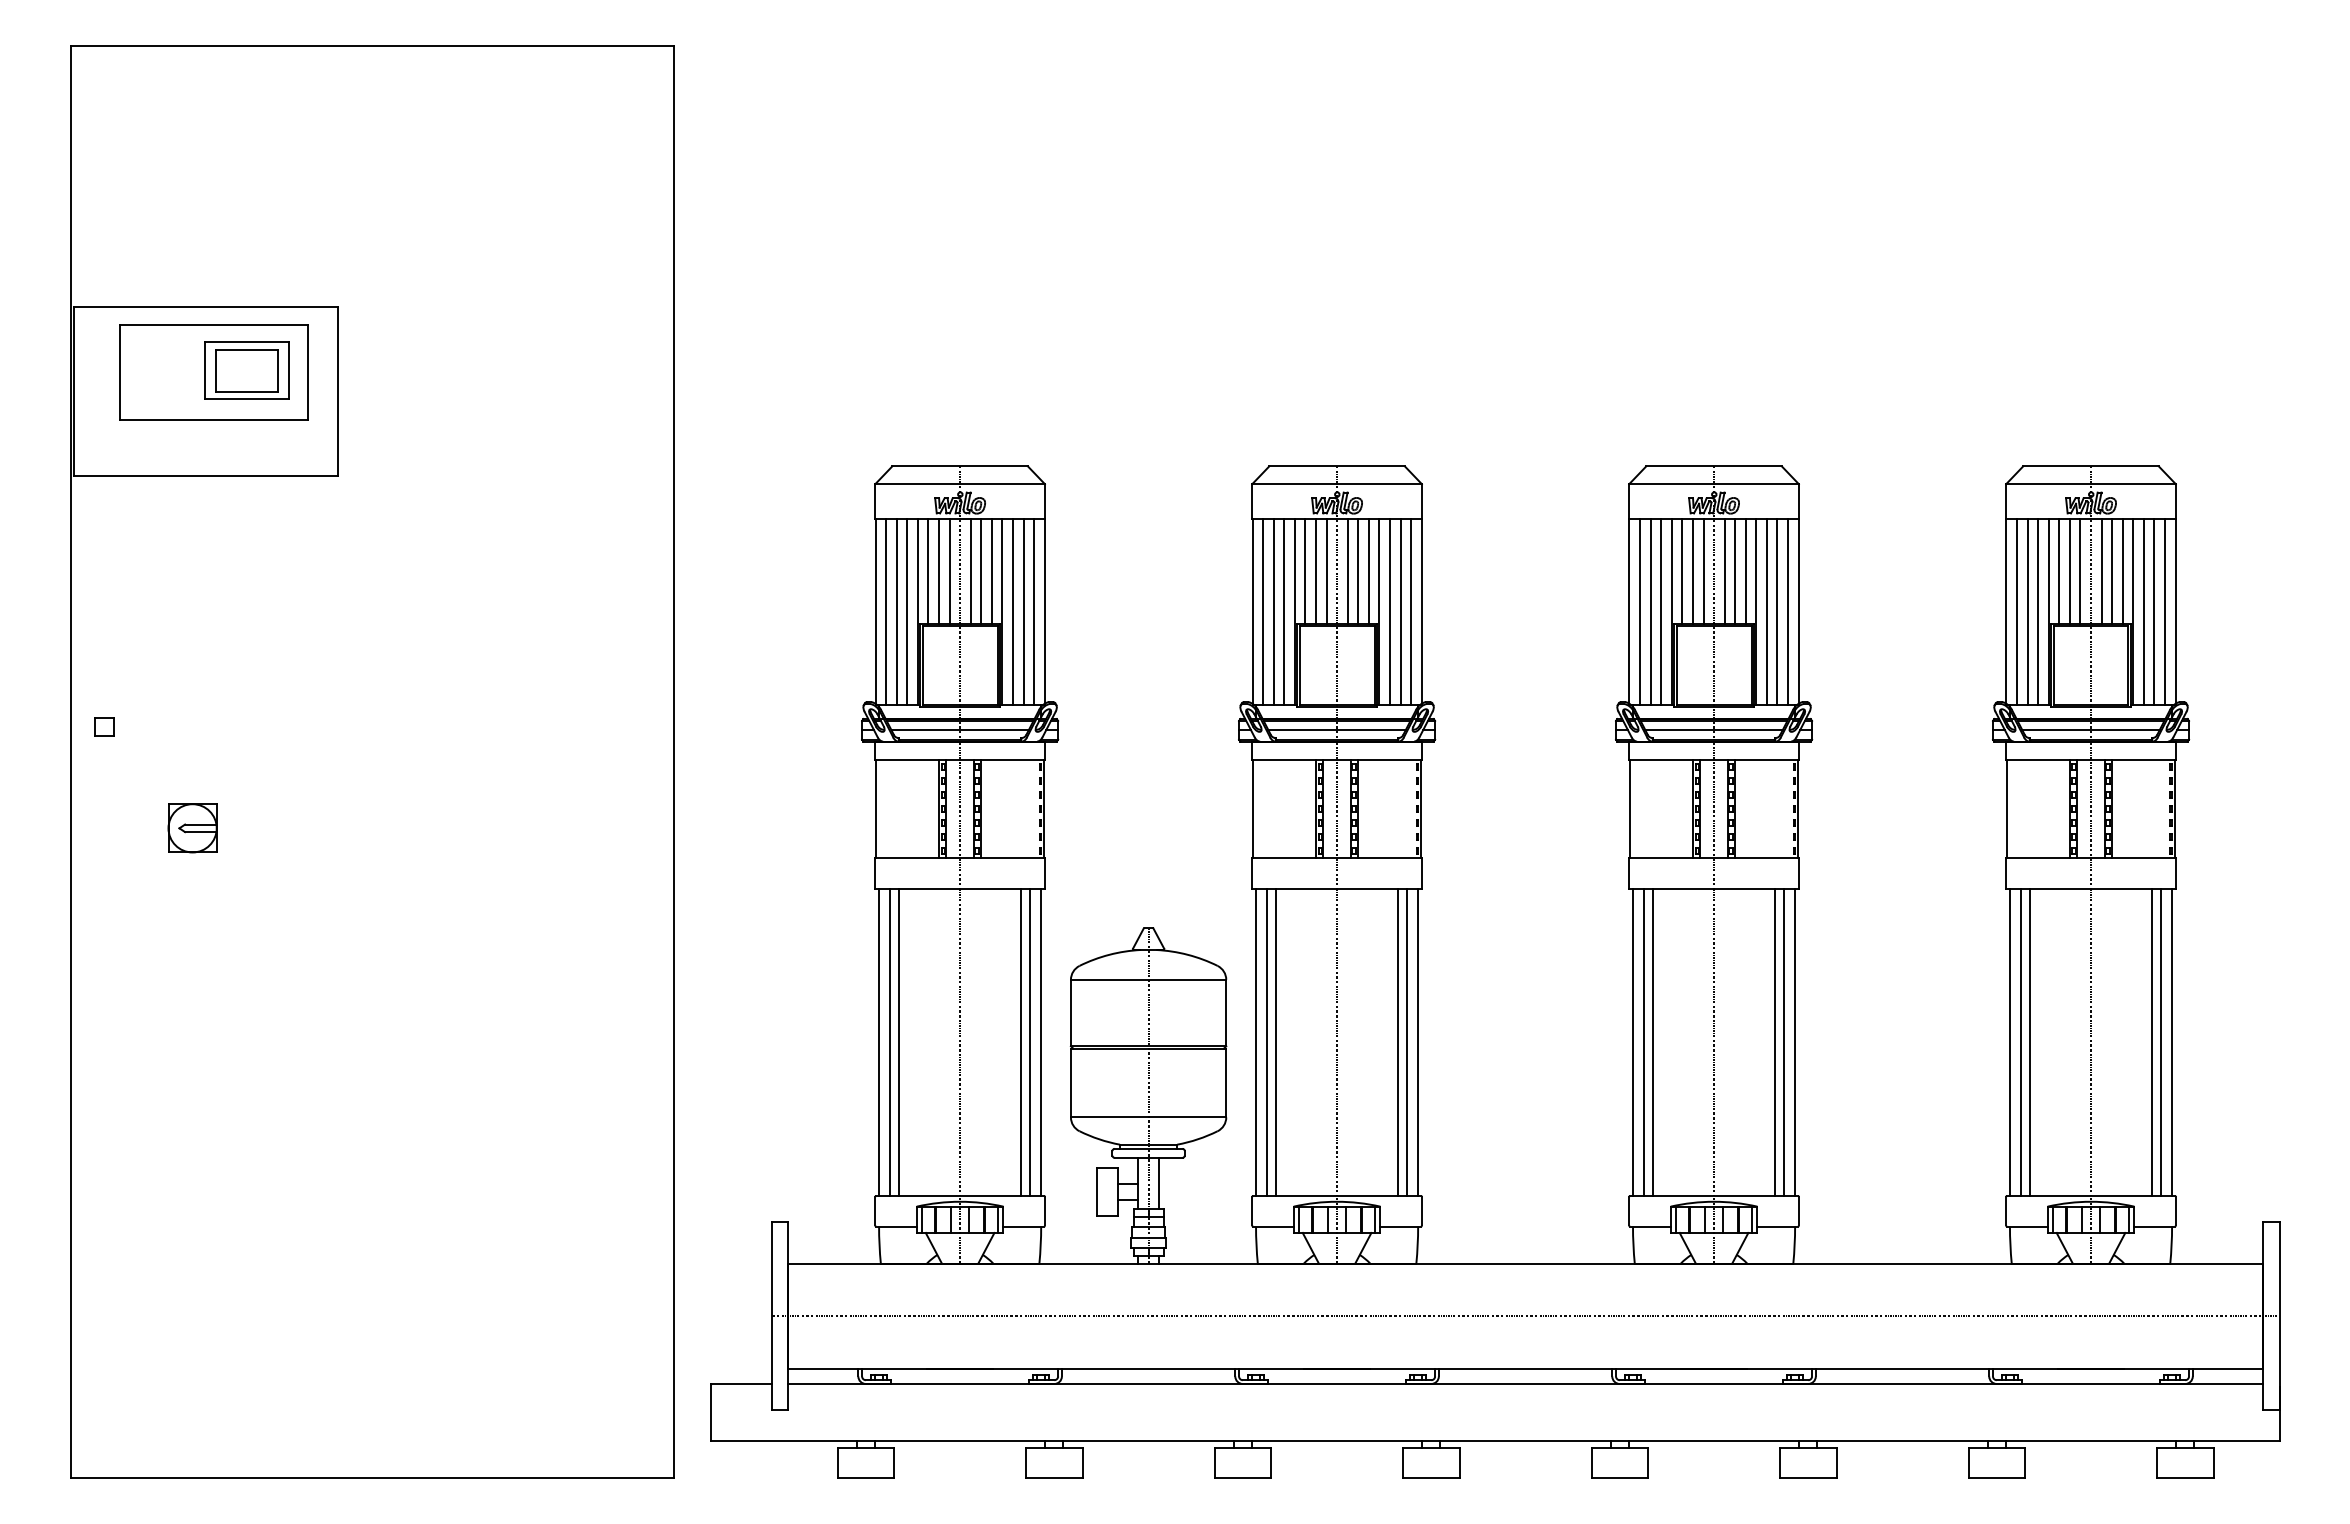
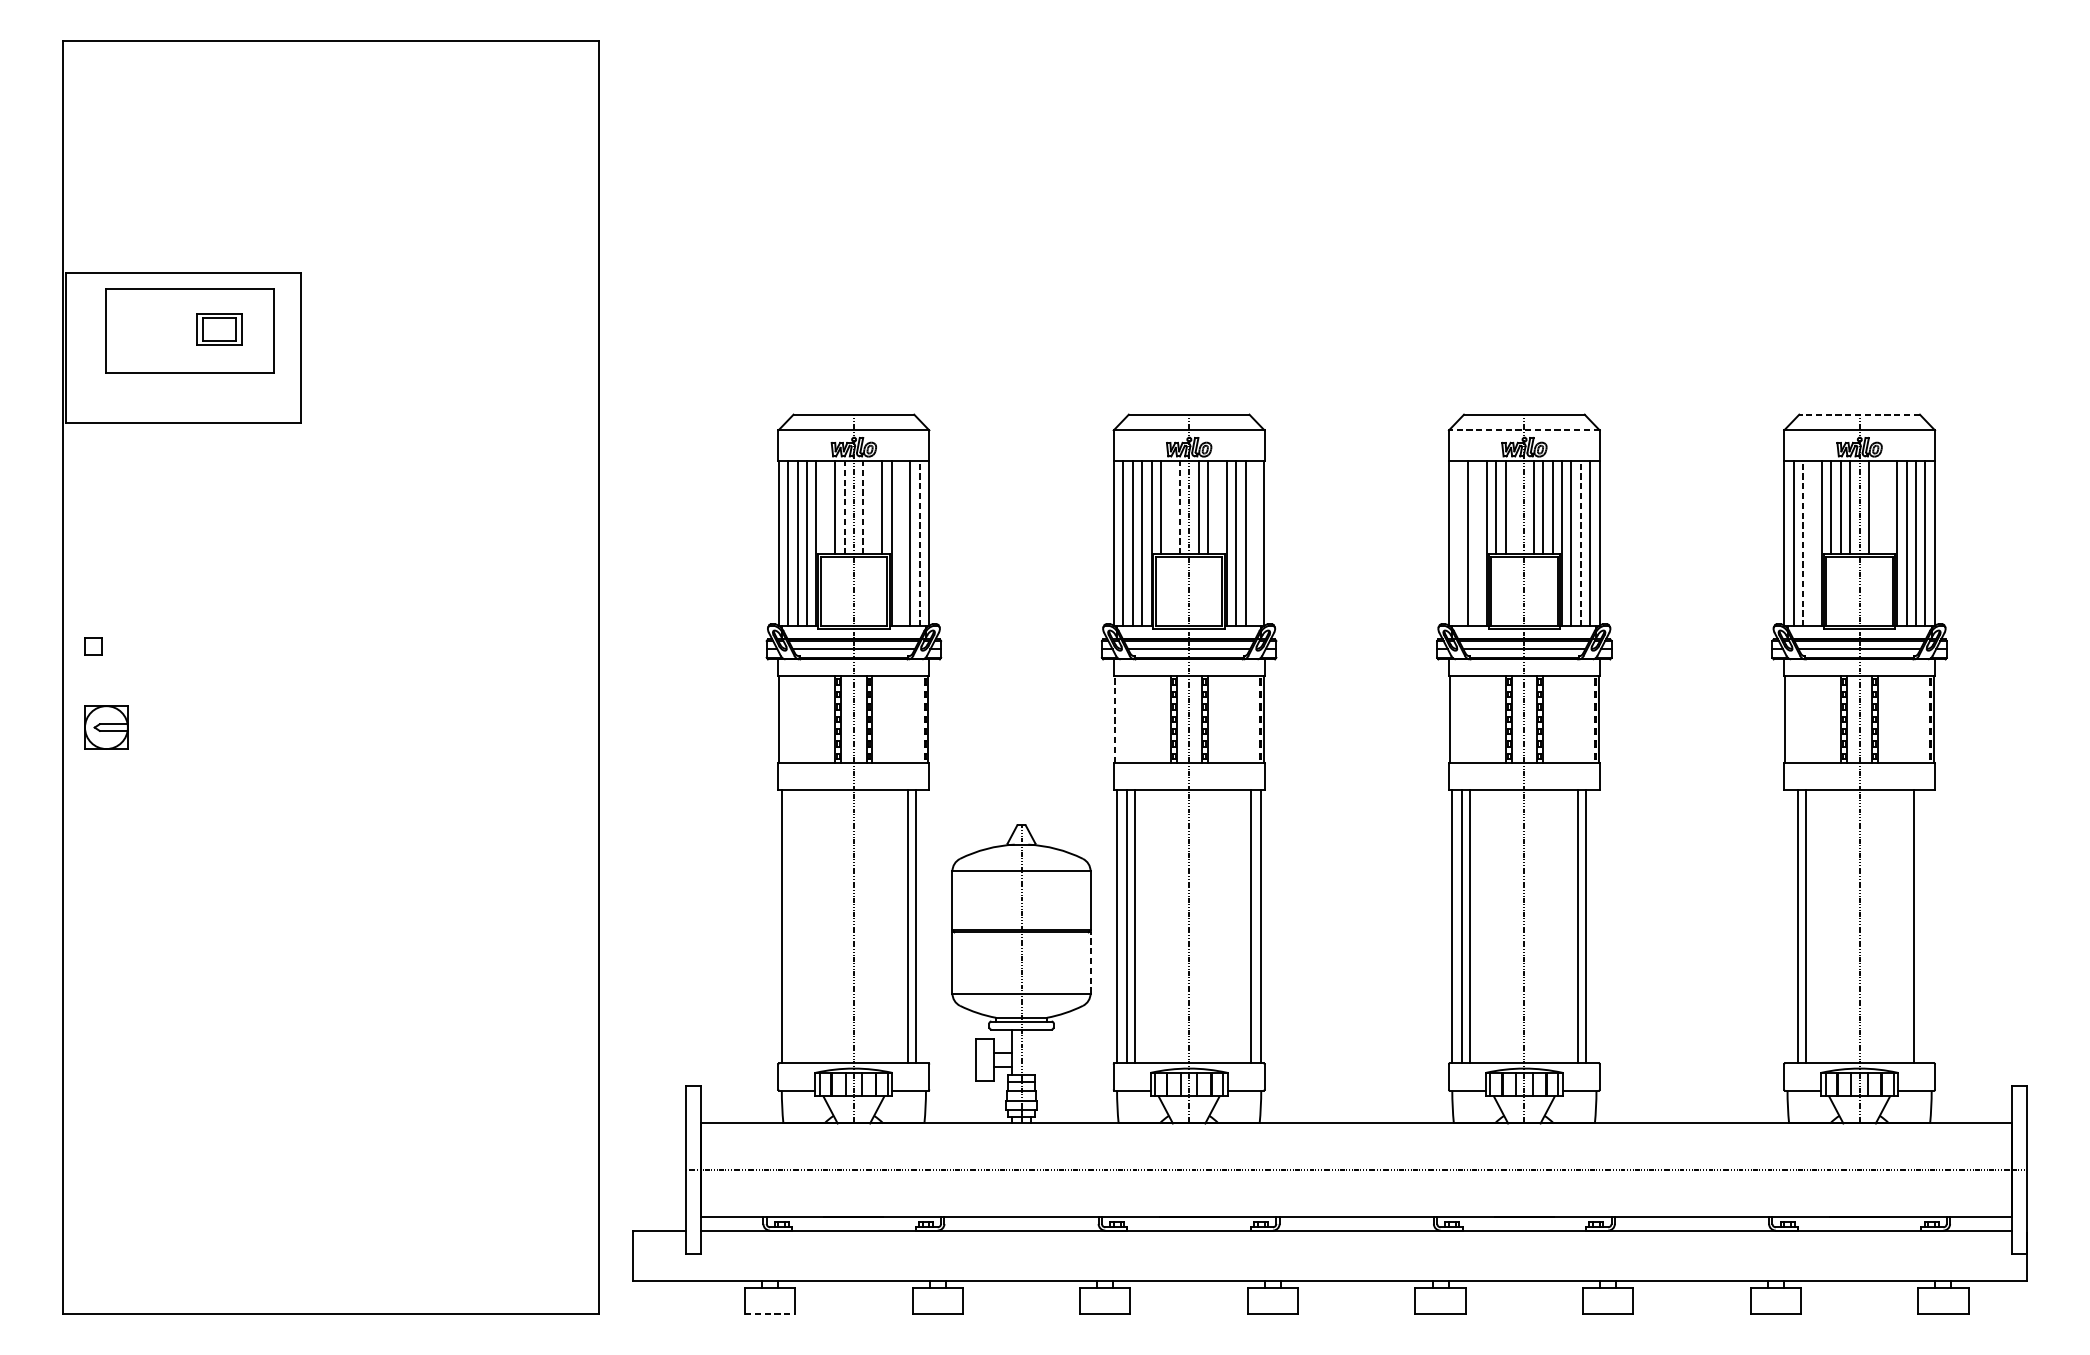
part: (246, 370) -> (219, 329), size x0.6
line: (2091, 466) -> (1860, 414), solid -> dashed
line: (1714, 484) -> (1524, 430), solid -> dashed
line: (928, 570) -> (825, 507), removed
line: (949, 570) -> (844, 507), solid -> dashed
line: (970, 570) -> (863, 507), solid -> dashed
line: (981, 570) -> (872, 507), removed
line: (1315, 570) -> (1169, 507), removed
line: (1326, 570) -> (1179, 507), solid -> dashed
line: (1368, 570) -> (1217, 507), removed
line: (1703, 570) -> (1514, 507), removed
line: (2112, 570) -> (1878, 507), removed
line: (2122, 570) -> (1887, 507), removed
line: (1012, 611) -> (900, 543), removed
line: (1034, 611) -> (920, 543), solid -> dashed
line: (1411, 611) -> (1255, 543), removed
line: (1640, 611) -> (1458, 543), removed
line: (1661, 611) -> (1477, 543), removed
line: (1777, 611) -> (1580, 543), solid -> dashed
line: (2027, 611) -> (1803, 543), solid -> dashed
line: (2038, 611) -> (1812, 543), removed
line: (1253, 809) -> (1114, 719), solid -> dashed
part: (192, 828) -> (106, 727), moved
line: (890, 1041) -> (791, 926), removed
line: (899, 1041) -> (799, 926), removed
line: (1041, 1041) -> (926, 926), removed
line: (1397, 1041) -> (1242, 926), removed
line: (1795, 1041) -> (1596, 926), removed
line: (2009, 1041) -> (1787, 926), removed
line: (2160, 1041) -> (1921, 926), removed
line: (2172, 1041) -> (1932, 926), removed
line: (1226, 1082) -> (1090, 962), solid -> dashed
line: (1158, 1183) -> (1030, 1052), removed
line: (866, 1478) -> (770, 1314), solid -> dashed

